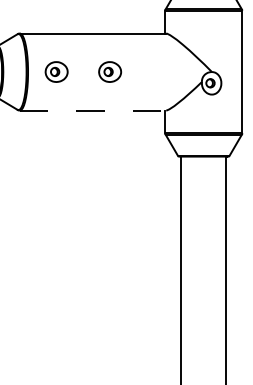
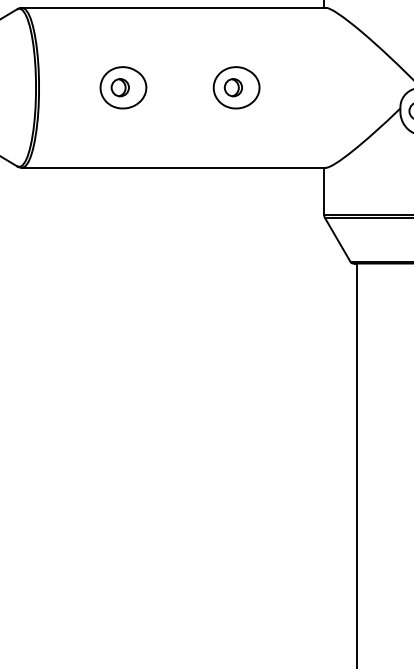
part: (56, 71) -> (123, 86), moved
part: (110, 71) -> (237, 86), moved
line: (93, 110) -> (175, 167), dashed -> solid

